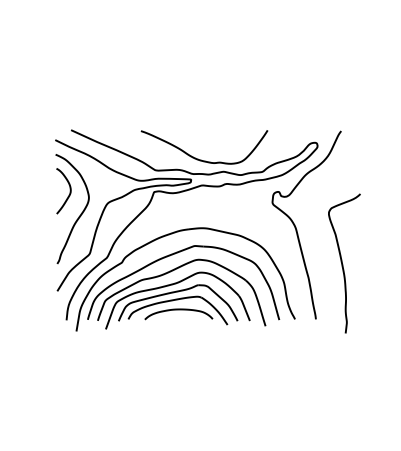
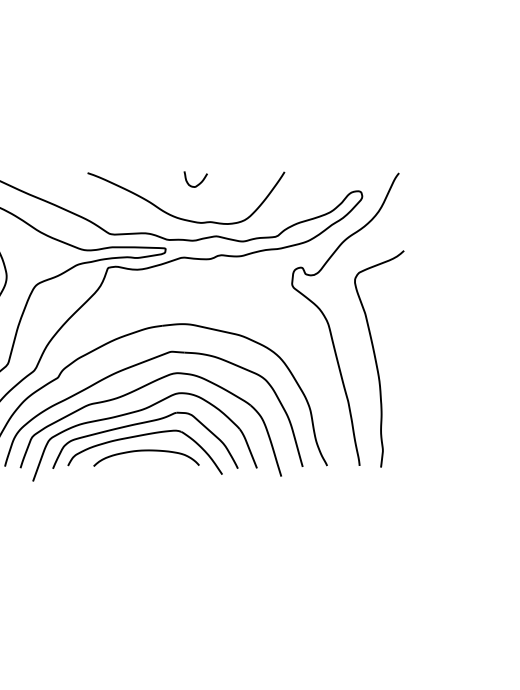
curve: (212, 137) -> (198, 183), added
curve: (343, 264) -> (377, 360), moved

